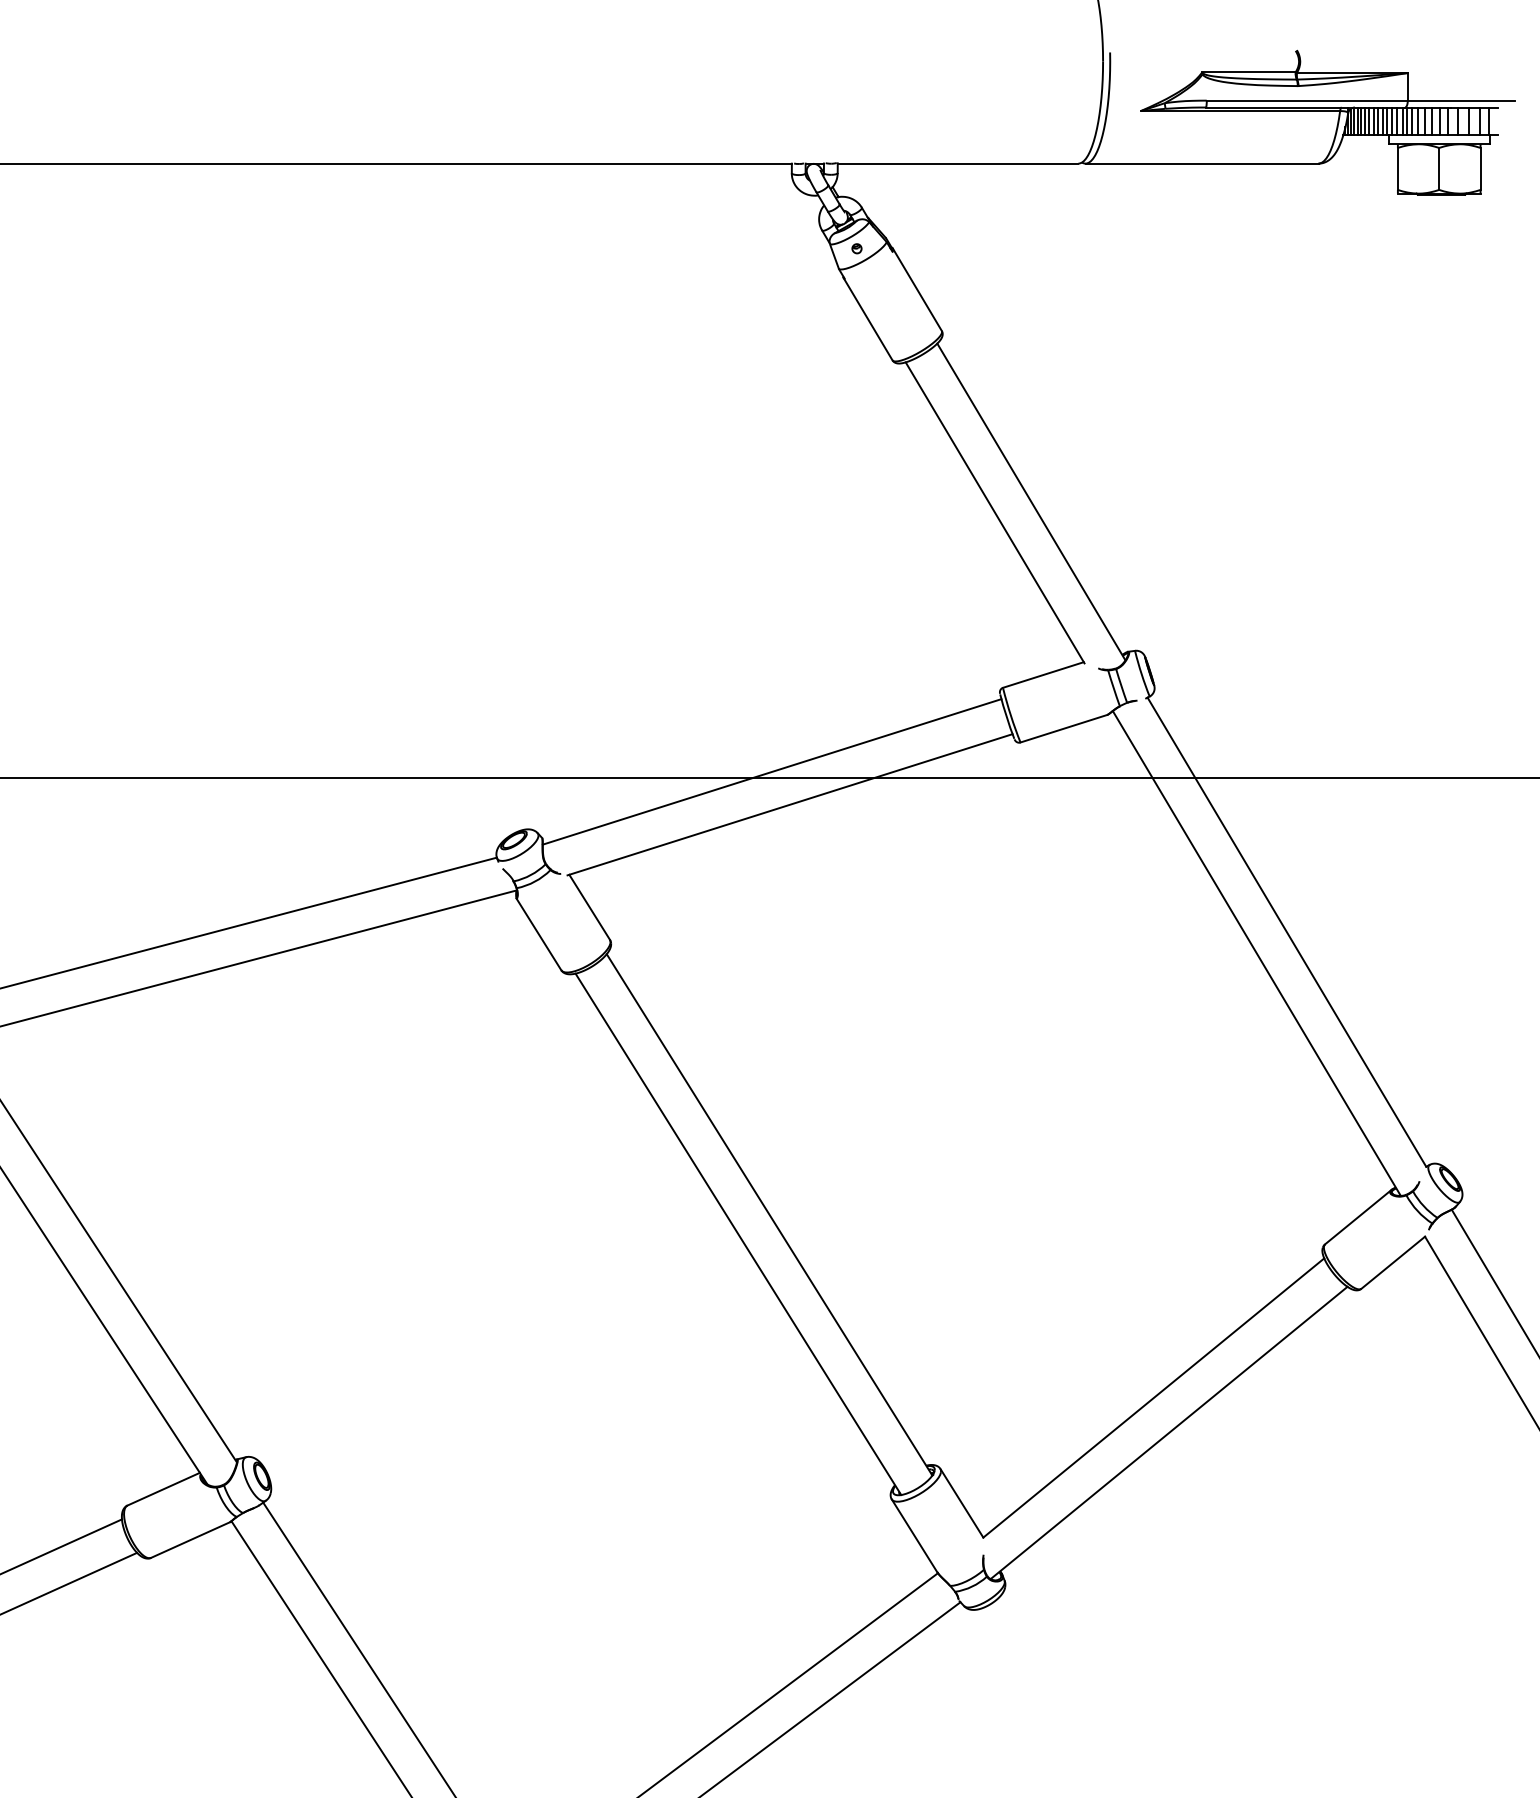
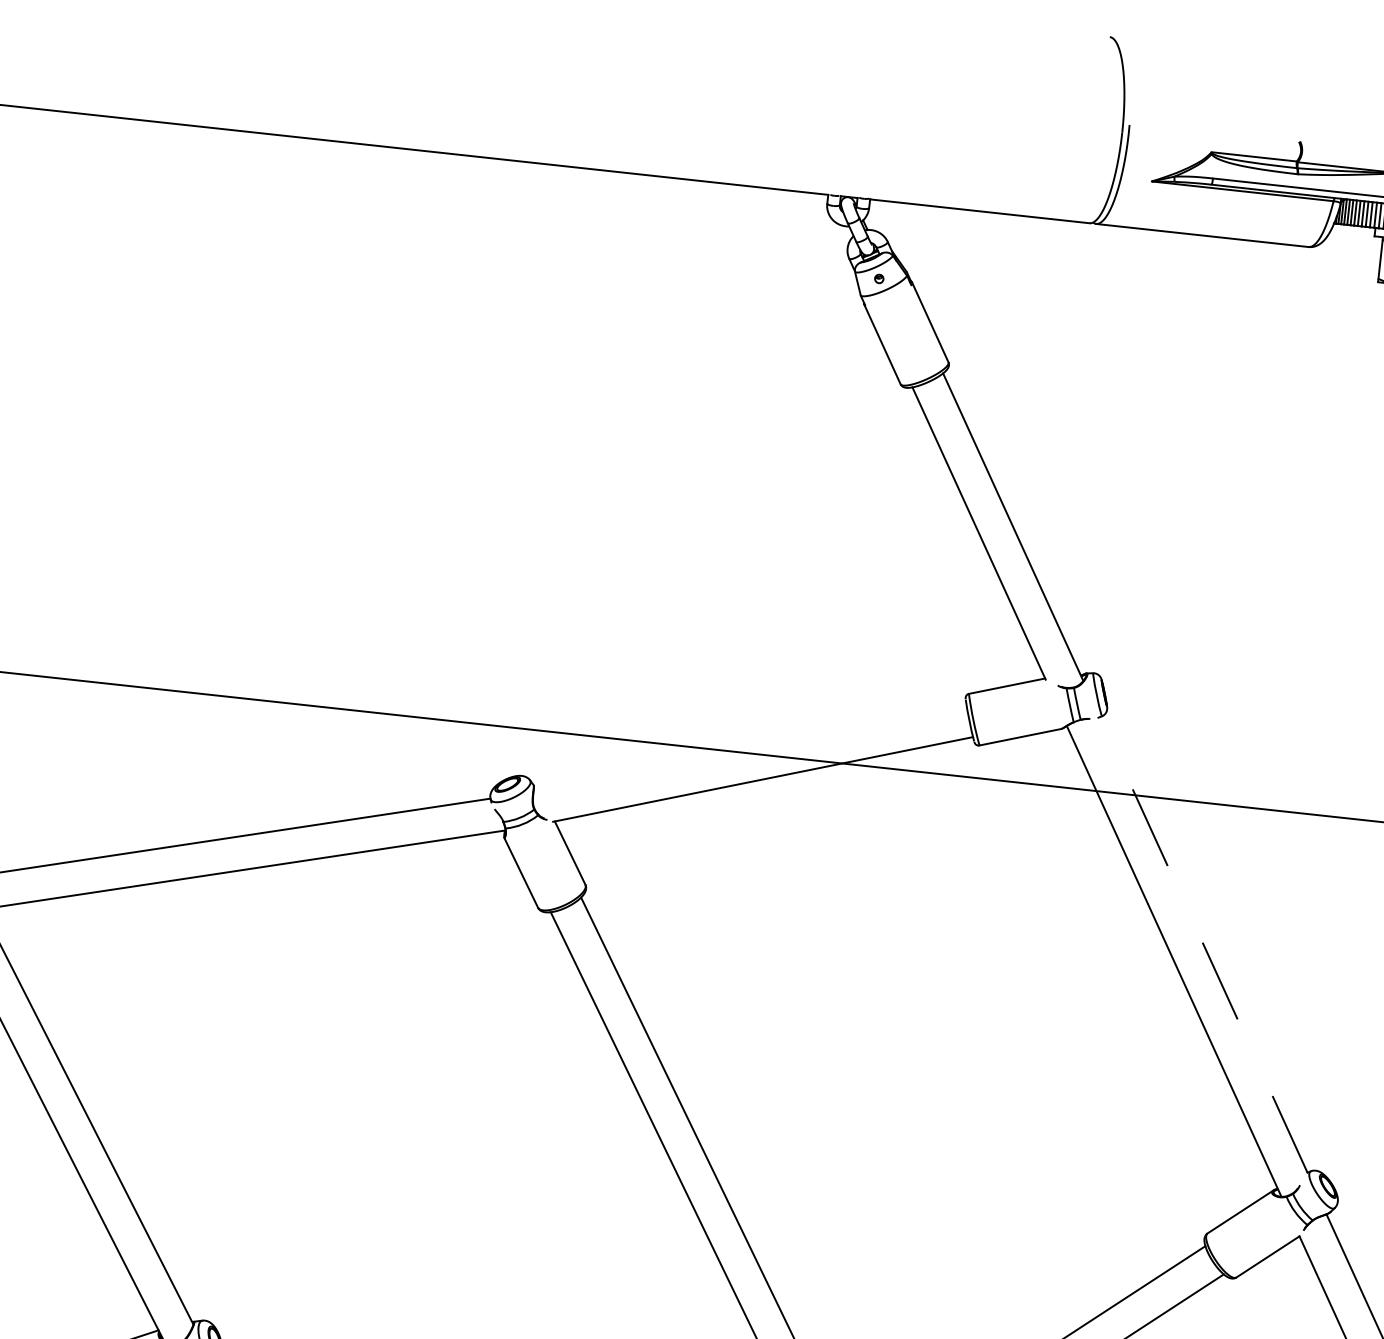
line: (771, 771) -> (749, 747), removed
line: (1286, 932) -> (1203, 945), solid -> dashed

